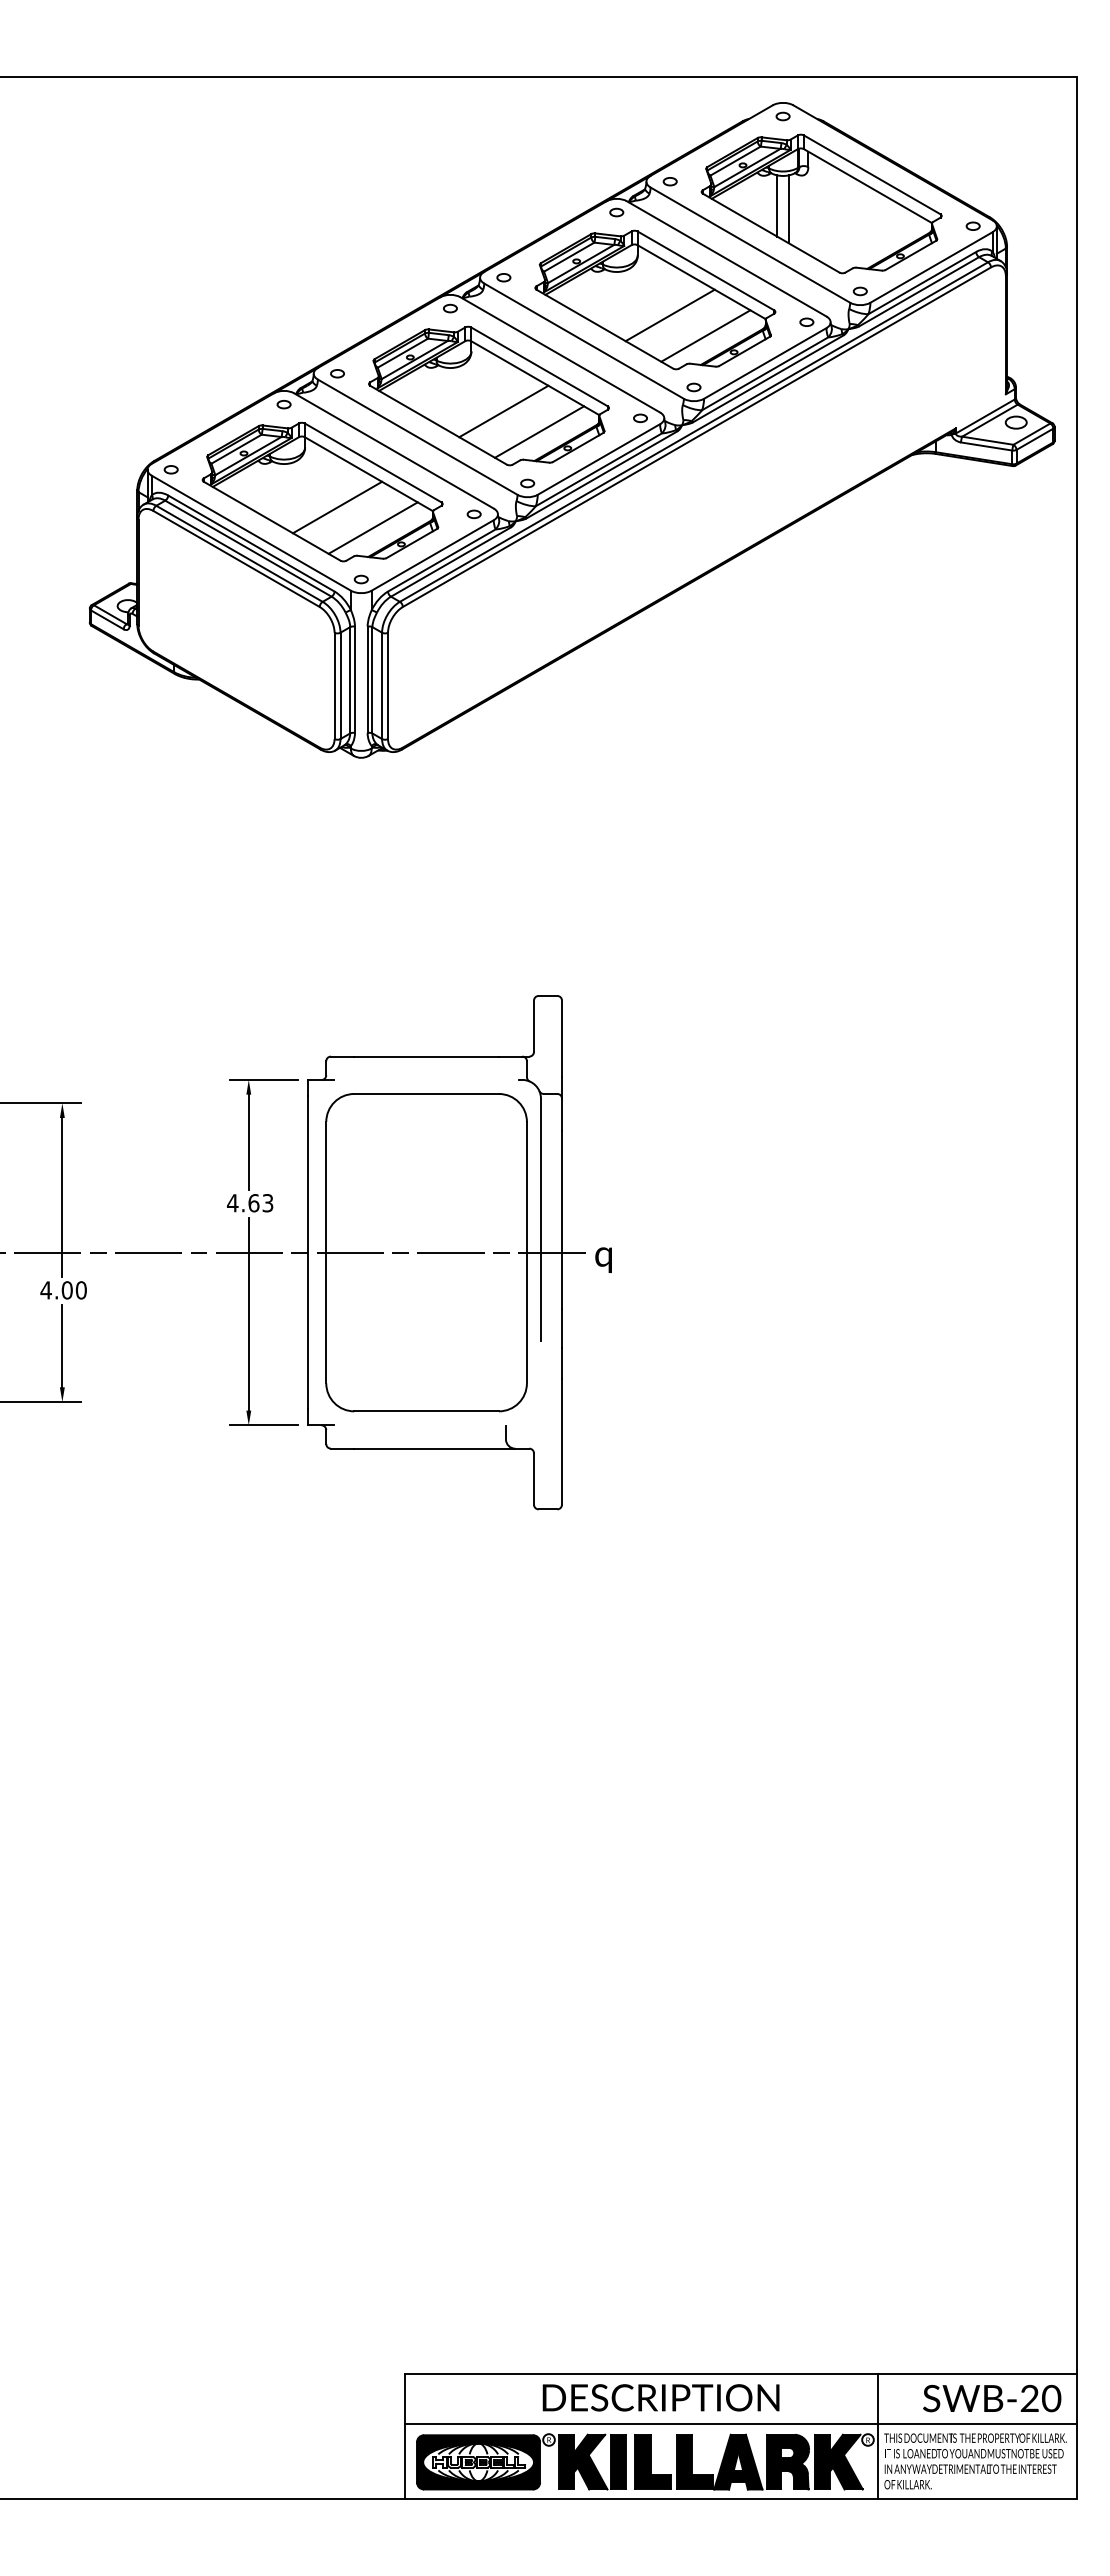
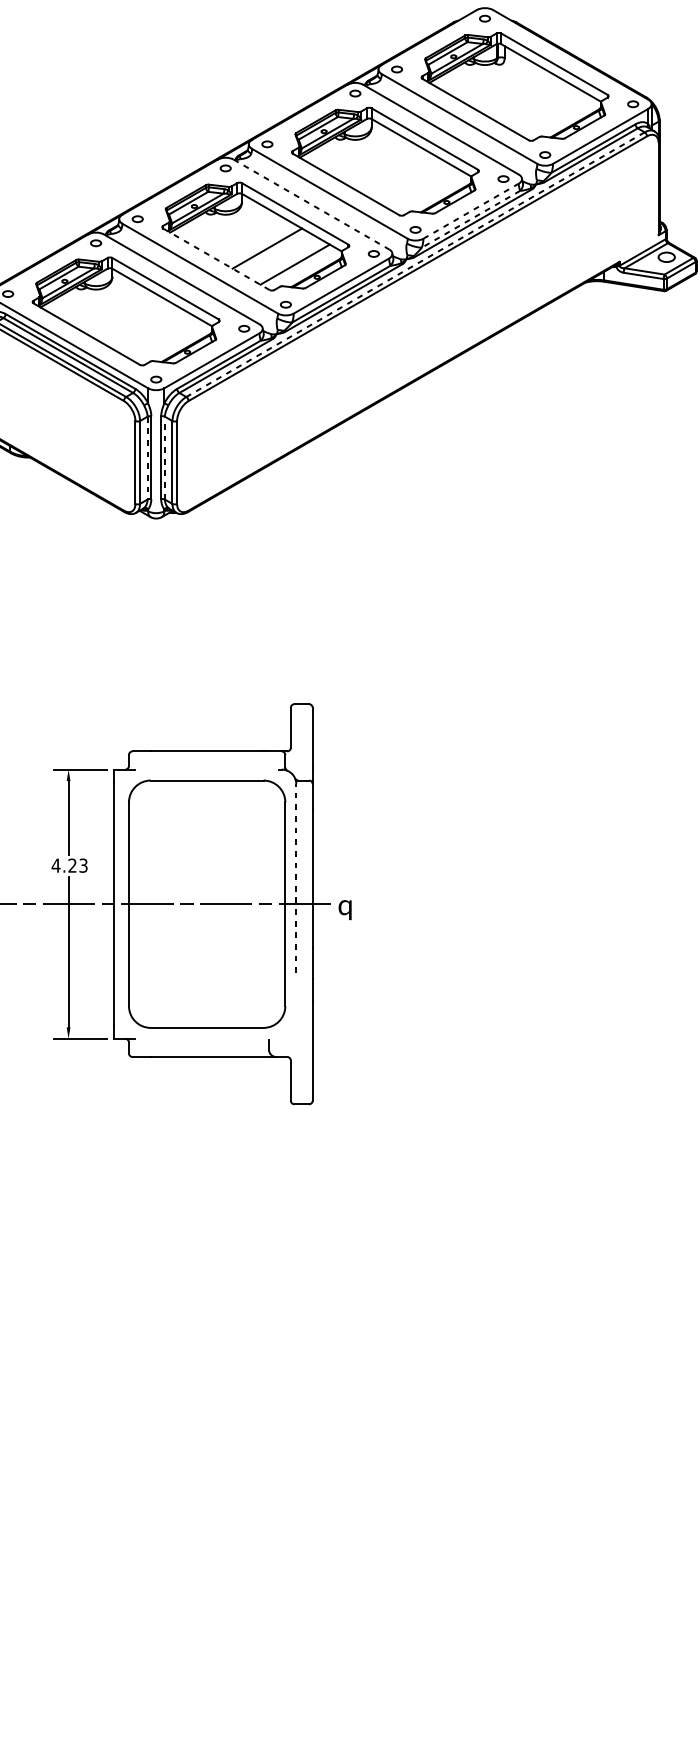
line: (777, 205) -> (480, 88), removed
line: (789, 209) -> (490, 91), removed
line: (669, 315) -> (396, 173), removed
line: (705, 335) -> (424, 189), removed
line: (560, 355) -> (311, 204), solid -> dashed
line: (765, 363) -> (471, 211), solid -> dashed
line: (765, 373) -> (471, 219), solid -> dashed
line: (438, 425) -> (216, 259), solid -> dashed
line: (693, 432) -> (415, 265), solid -> dashed
line: (337, 507) -> (137, 323), removed
line: (372, 527) -> (164, 339), removed
line: (372, 679) -> (164, 457), solid -> dashed
line: (350, 680) -> (147, 458), solid -> dashed
text: (253, 1203) -> (72, 865), 4.63 -> 4.23
line: (540, 1219) -> (295, 878), solid -> dashed

